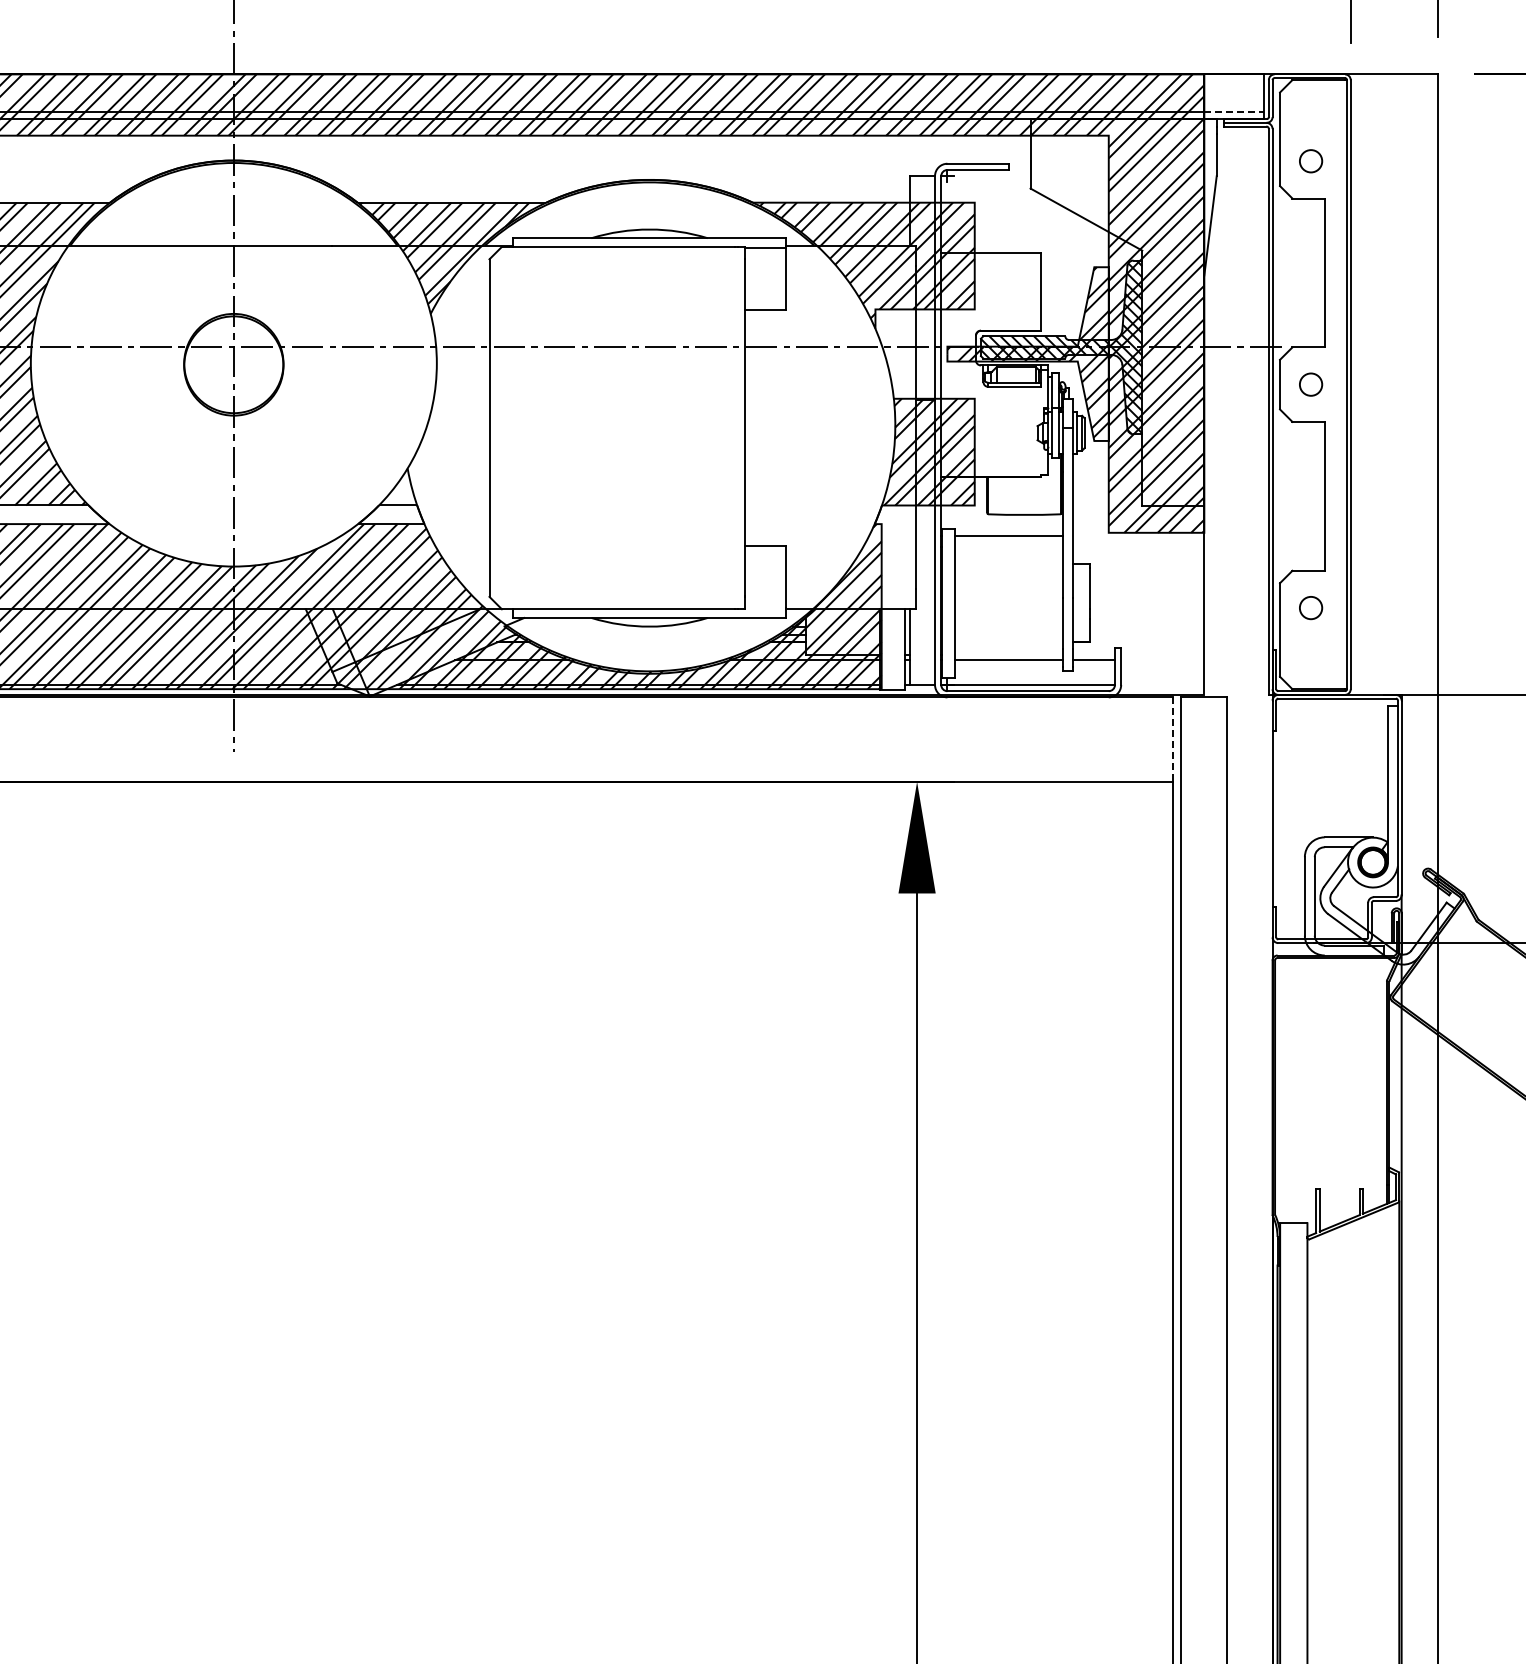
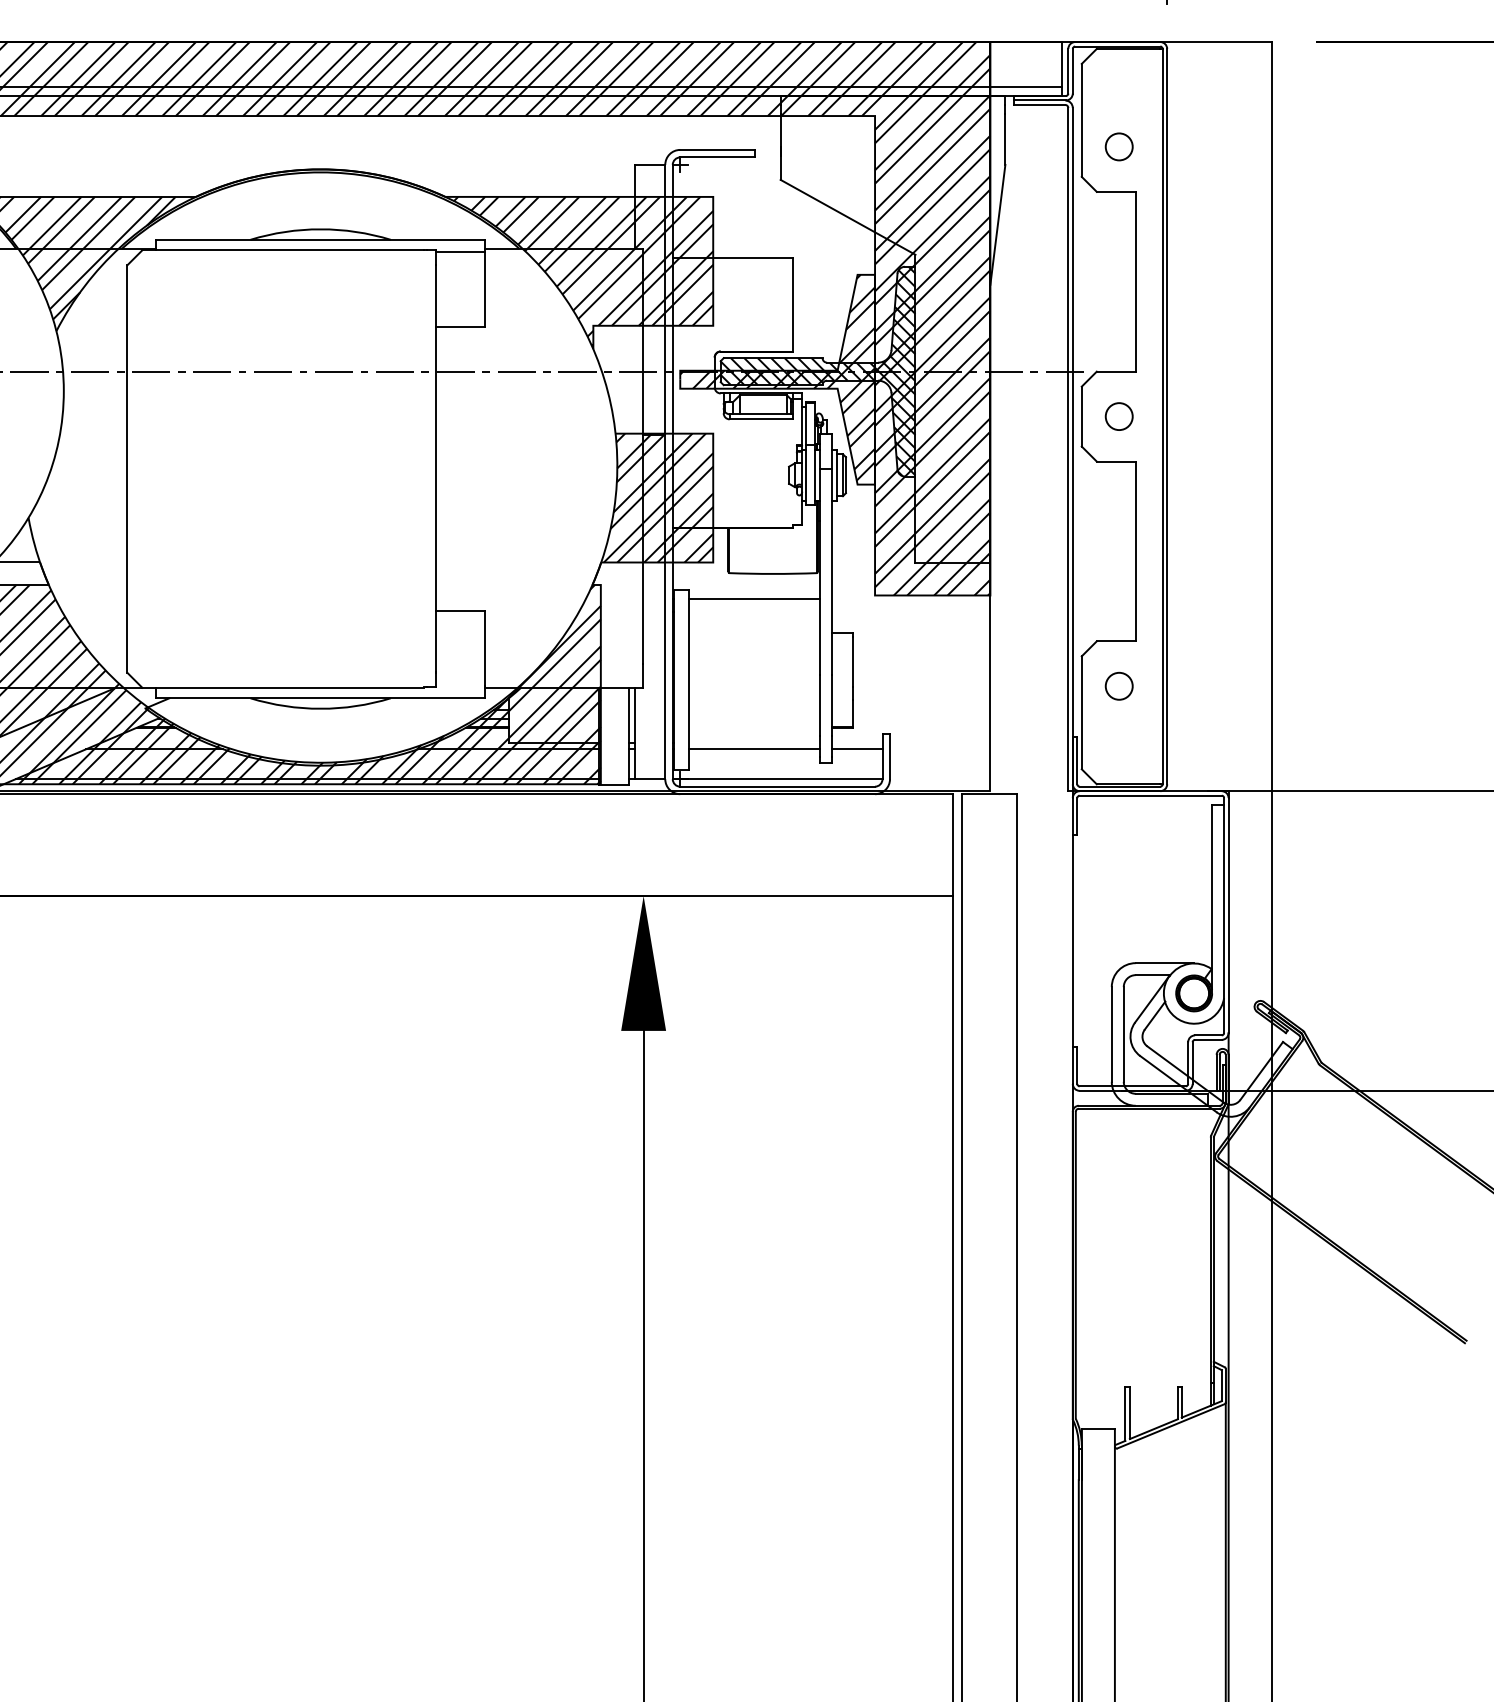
line: (1234, 111) -> (1026, 86), dashed -> solid
line: (1173, 740) -> (953, 846), dashed -> solid

